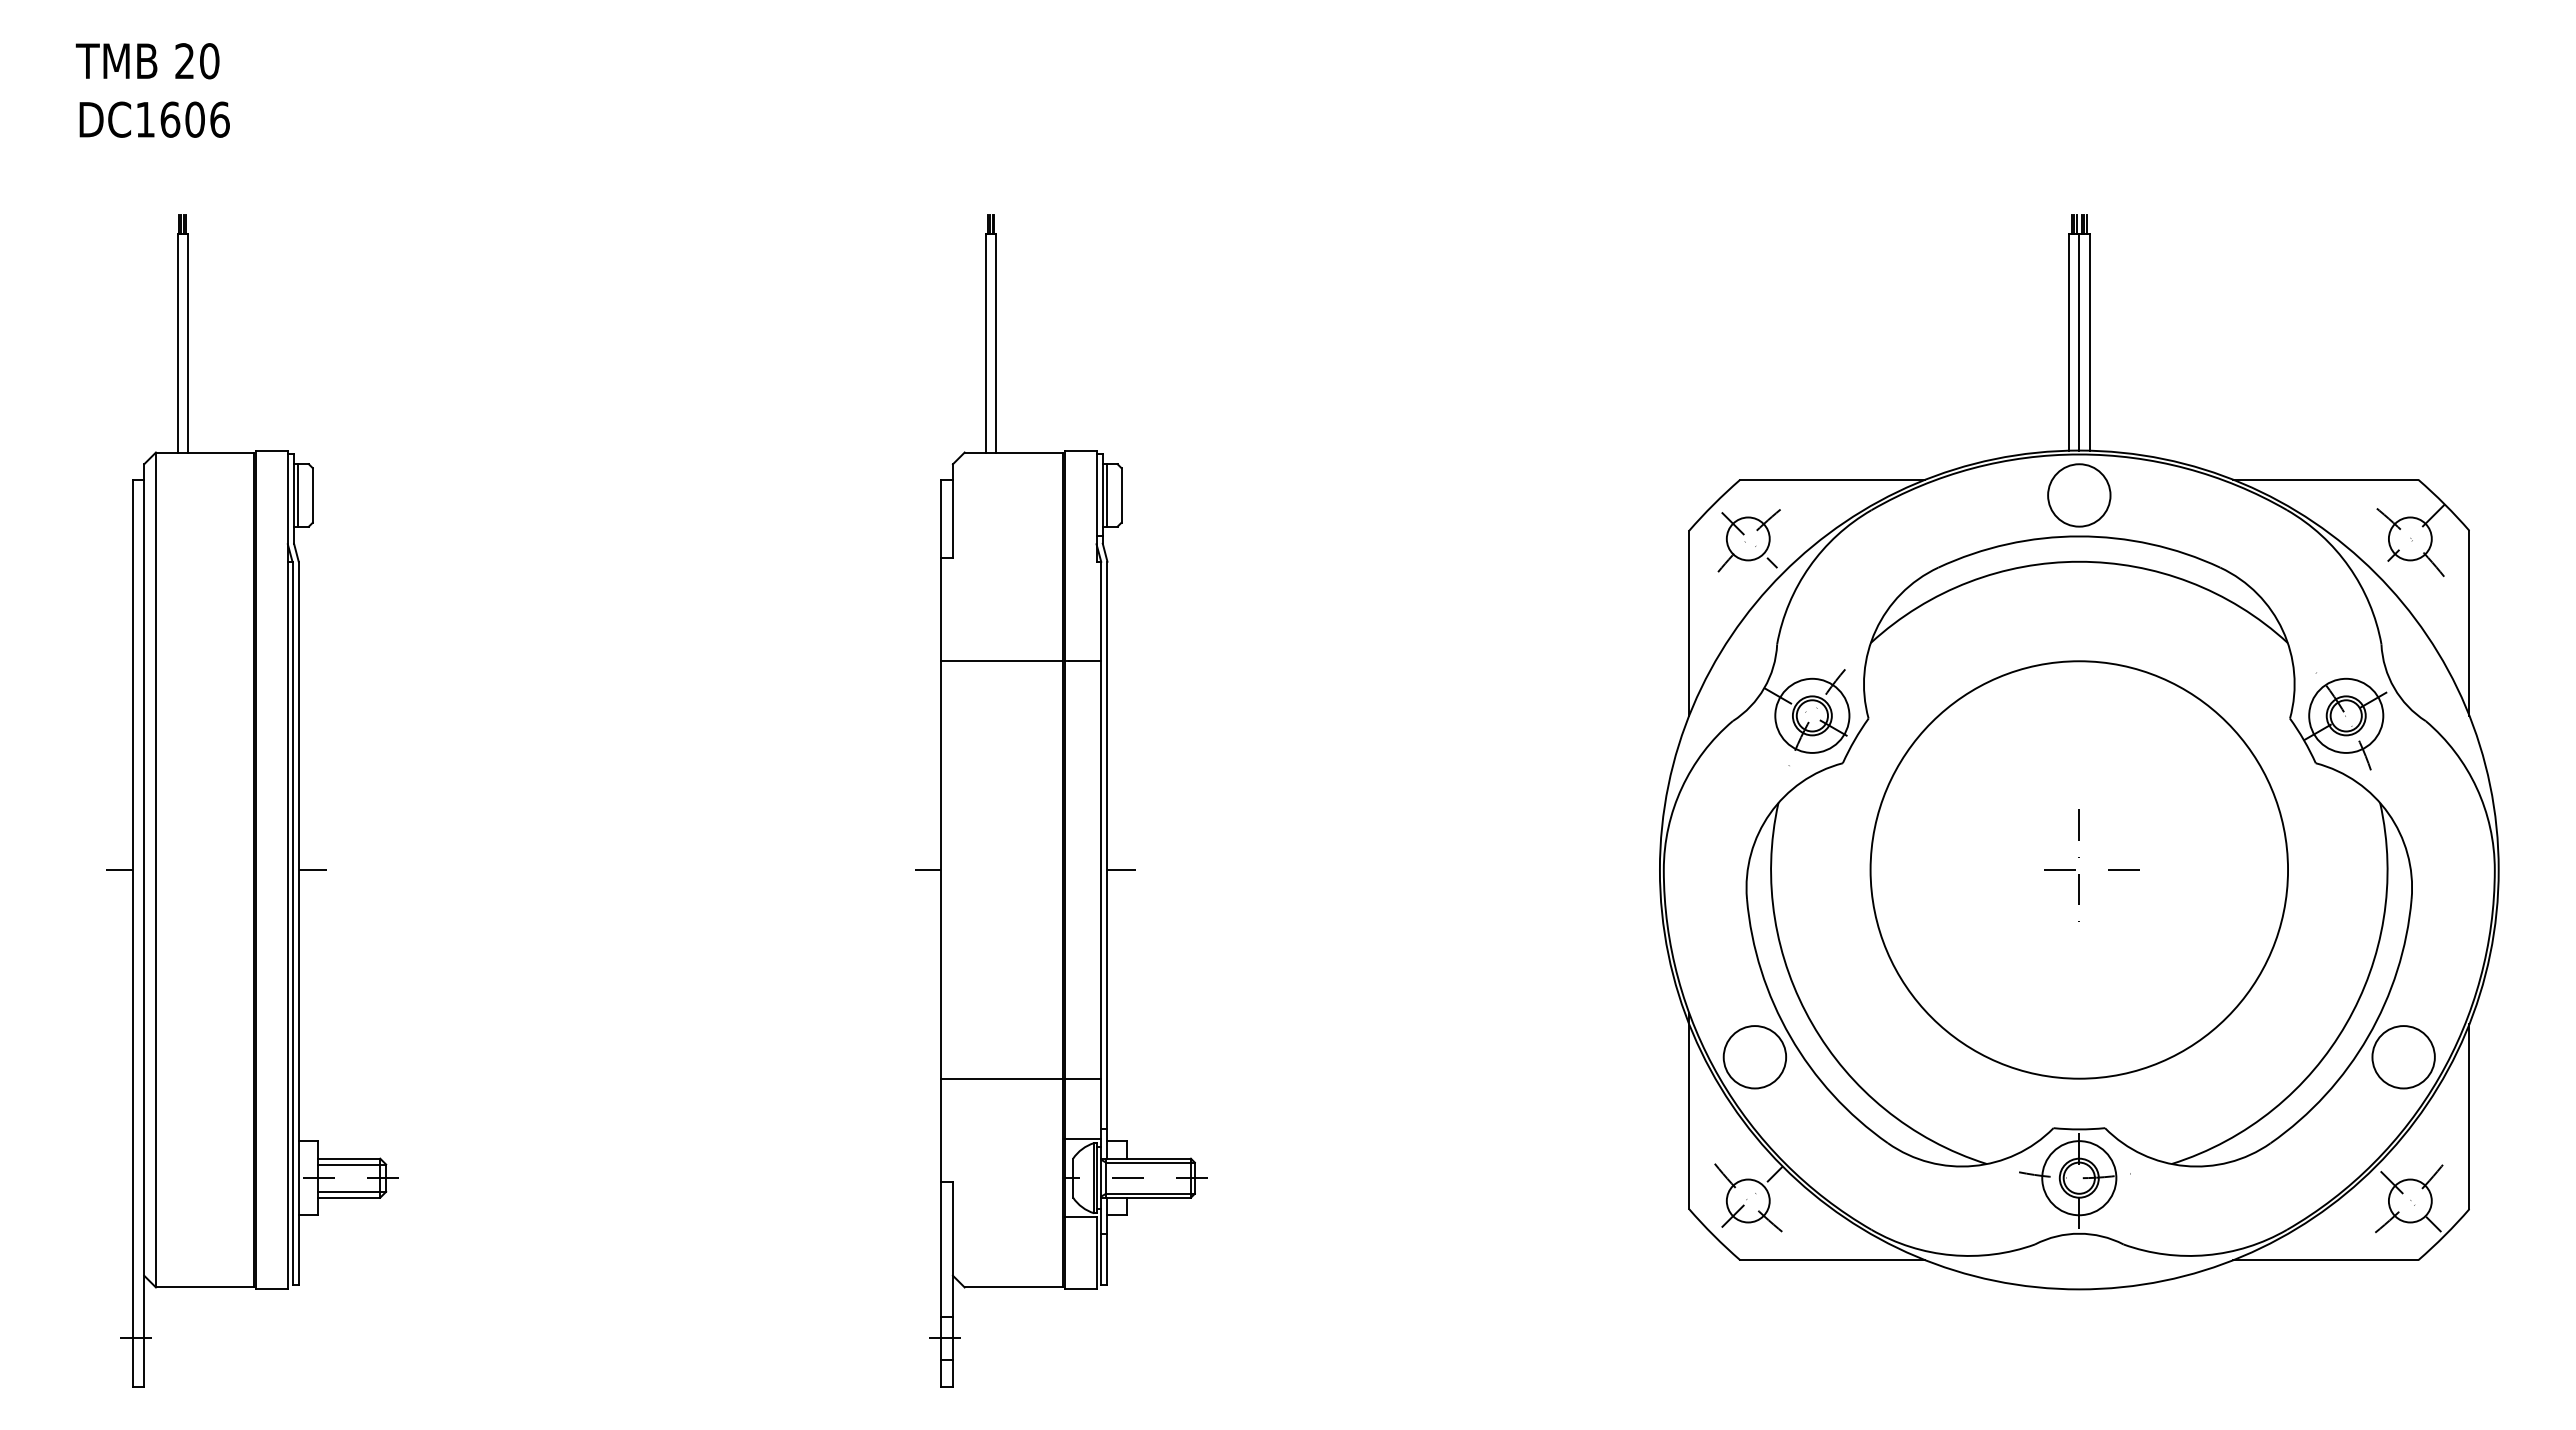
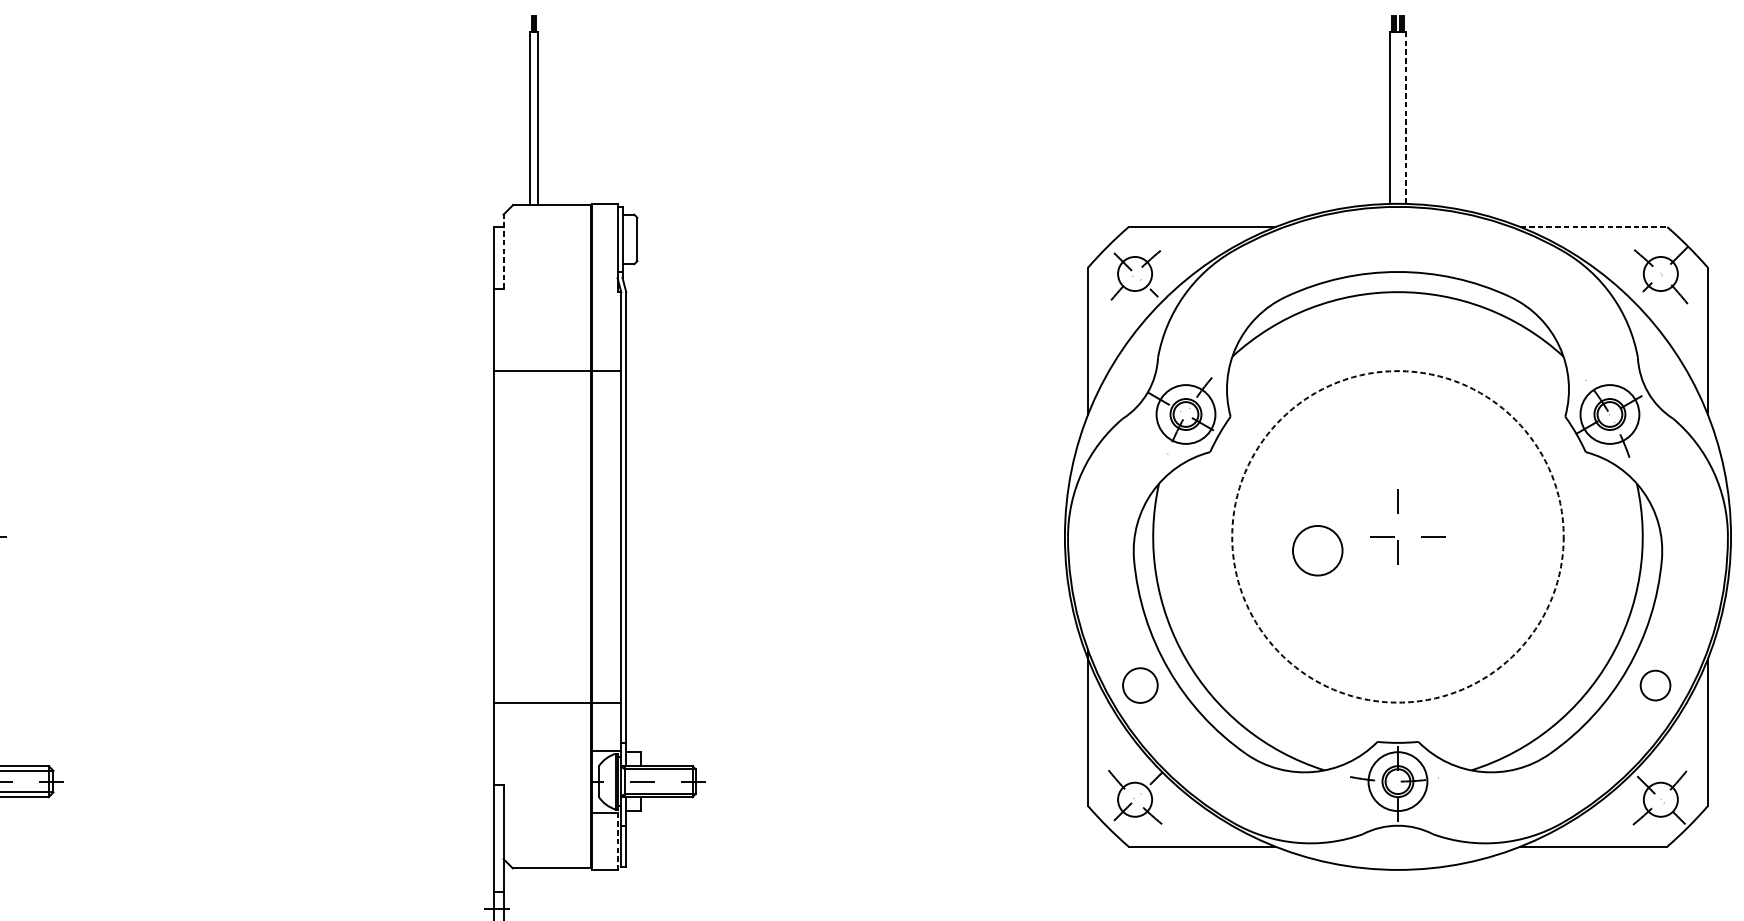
line: (2079, 342) -> (1398, 118), removed
line: (2089, 342) -> (1406, 118), solid -> dashed
line: (2325, 479) -> (1593, 226), solid -> dashed
line: (1106, 495) -> (625, 239), removed
circle: (2079, 495) -> (1317, 550), moved
line: (952, 511) -> (503, 252), solid -> dashed
line: (928, 869) -> (484, 536), removed
line: (1121, 869) -> (637, 536), removed
circle: (2079, 869) -> (1398, 536), solid -> dashed
circle: (1754, 1057) -> (1140, 685), size x0.7
circle: (2403, 1057) -> (1655, 685), size x0.6
line: (1096, 1253) -> (617, 841), solid -> dashed

